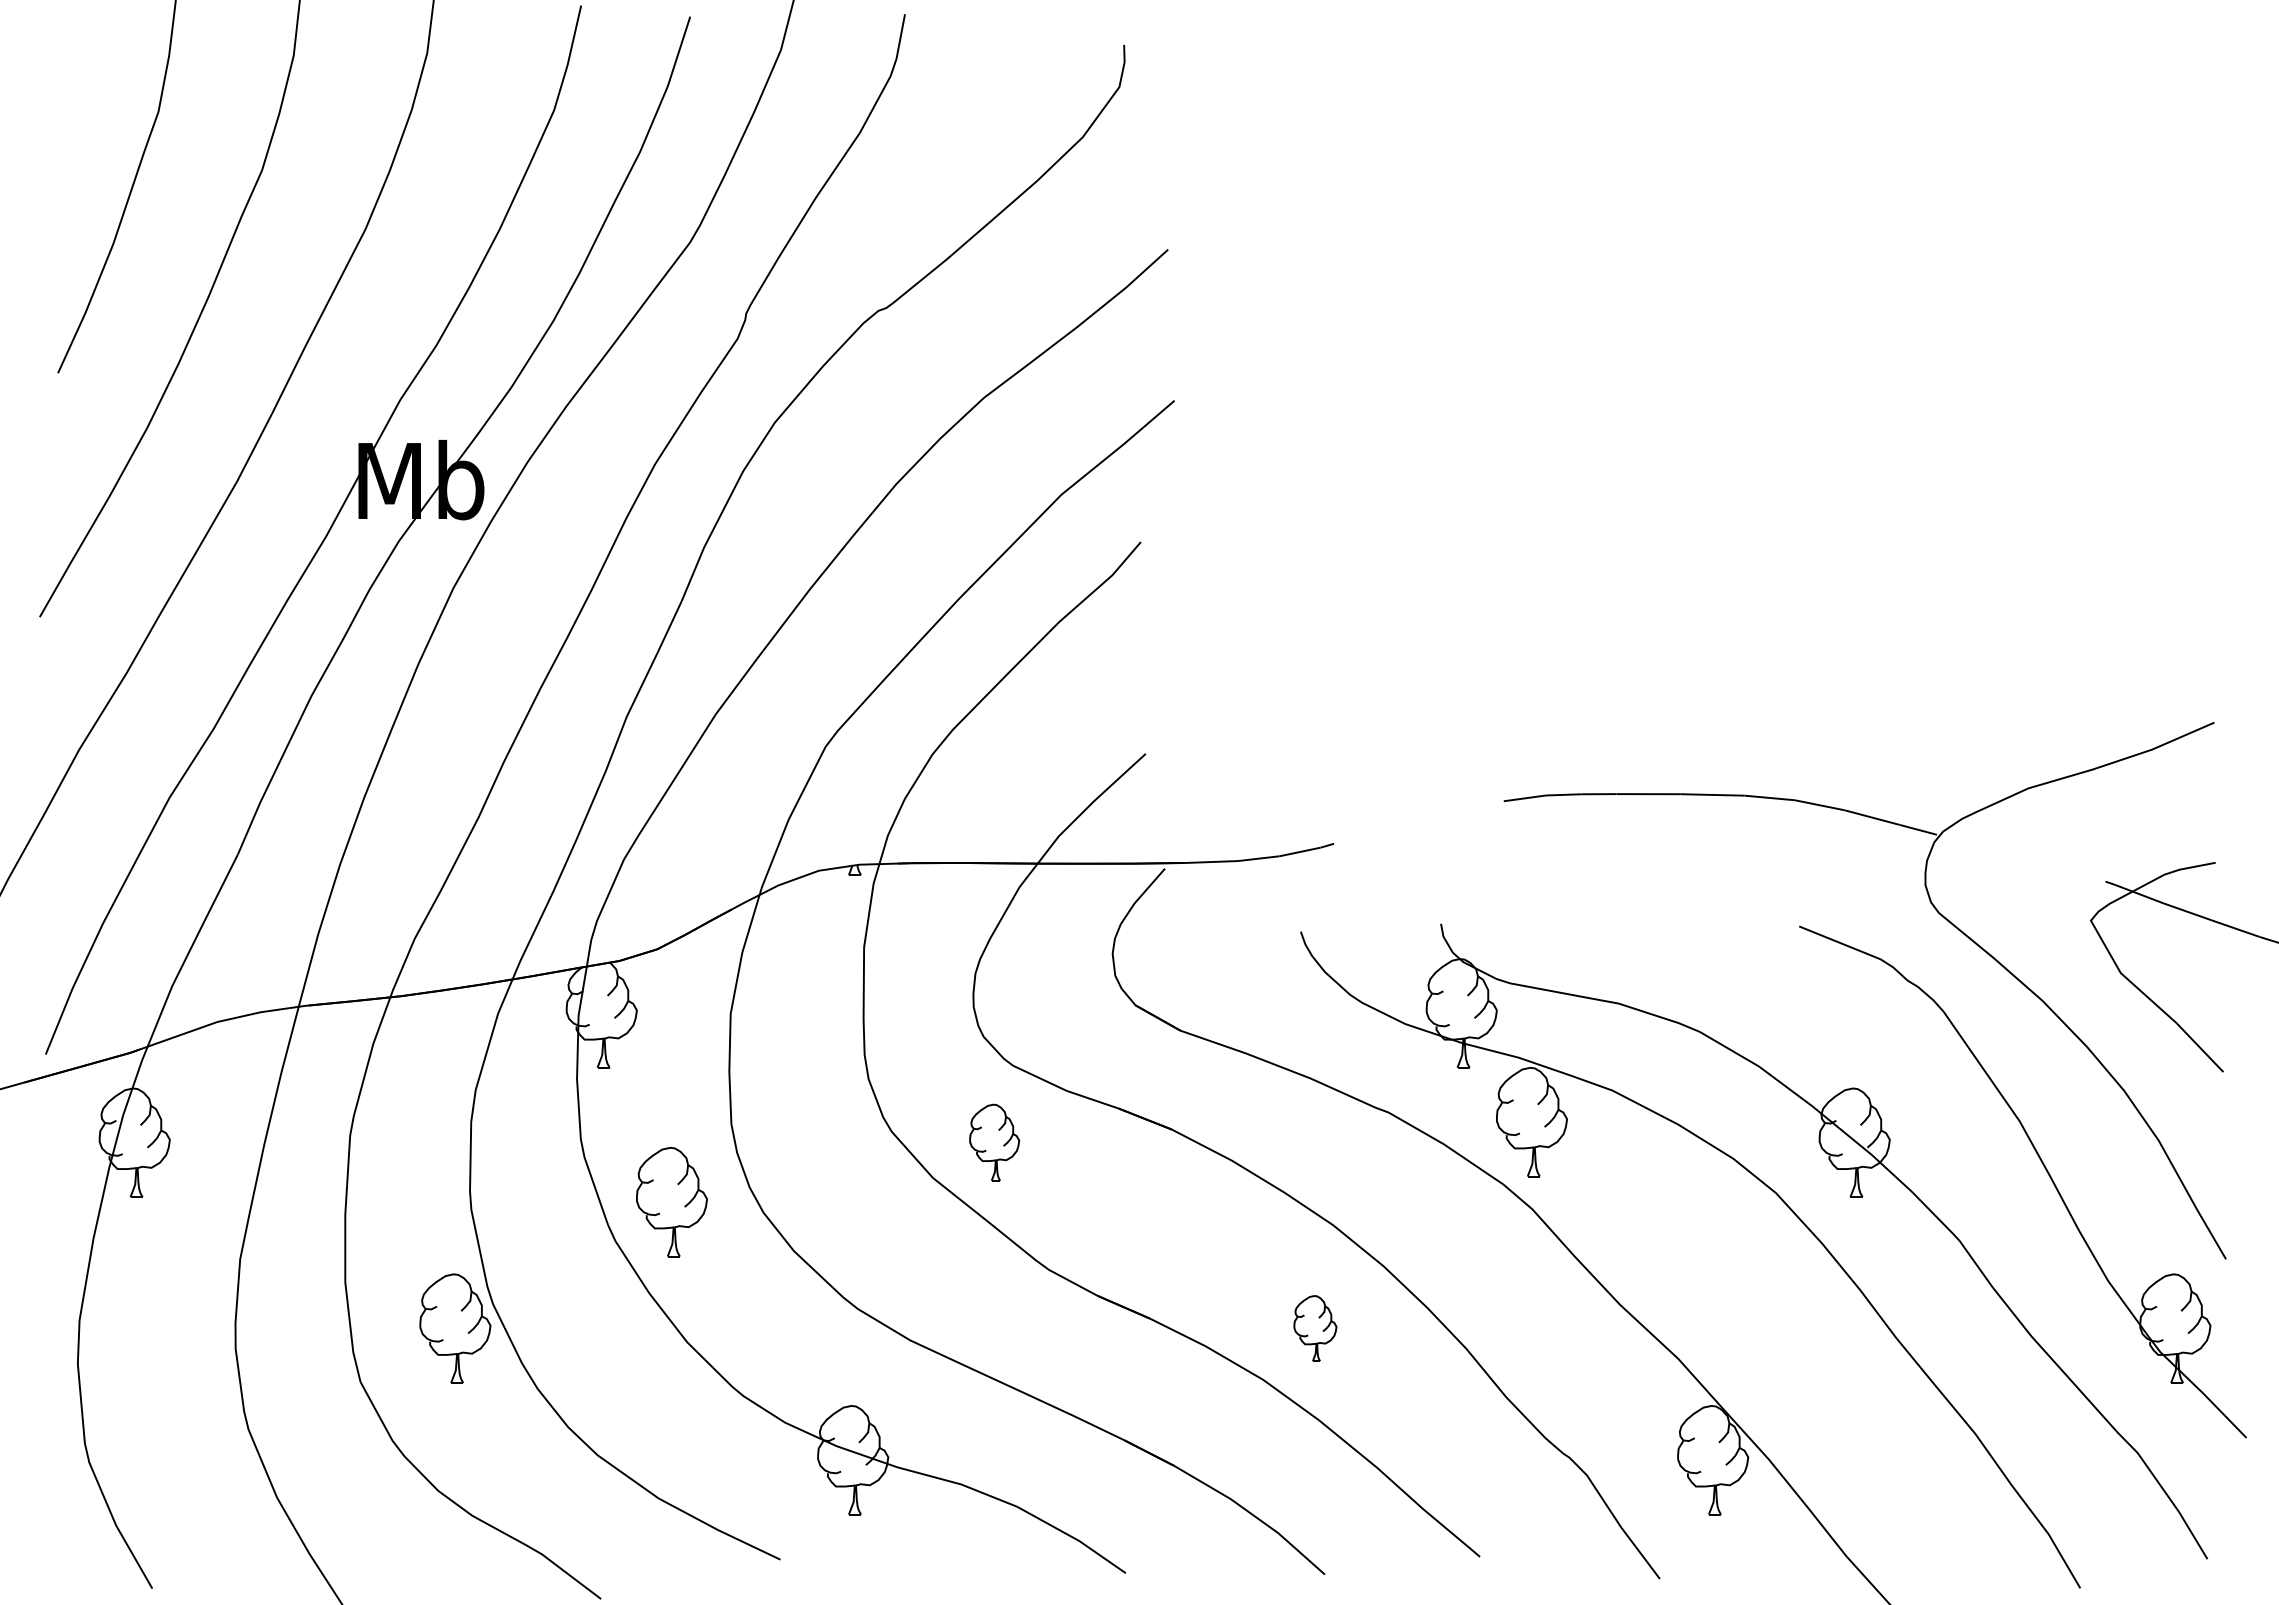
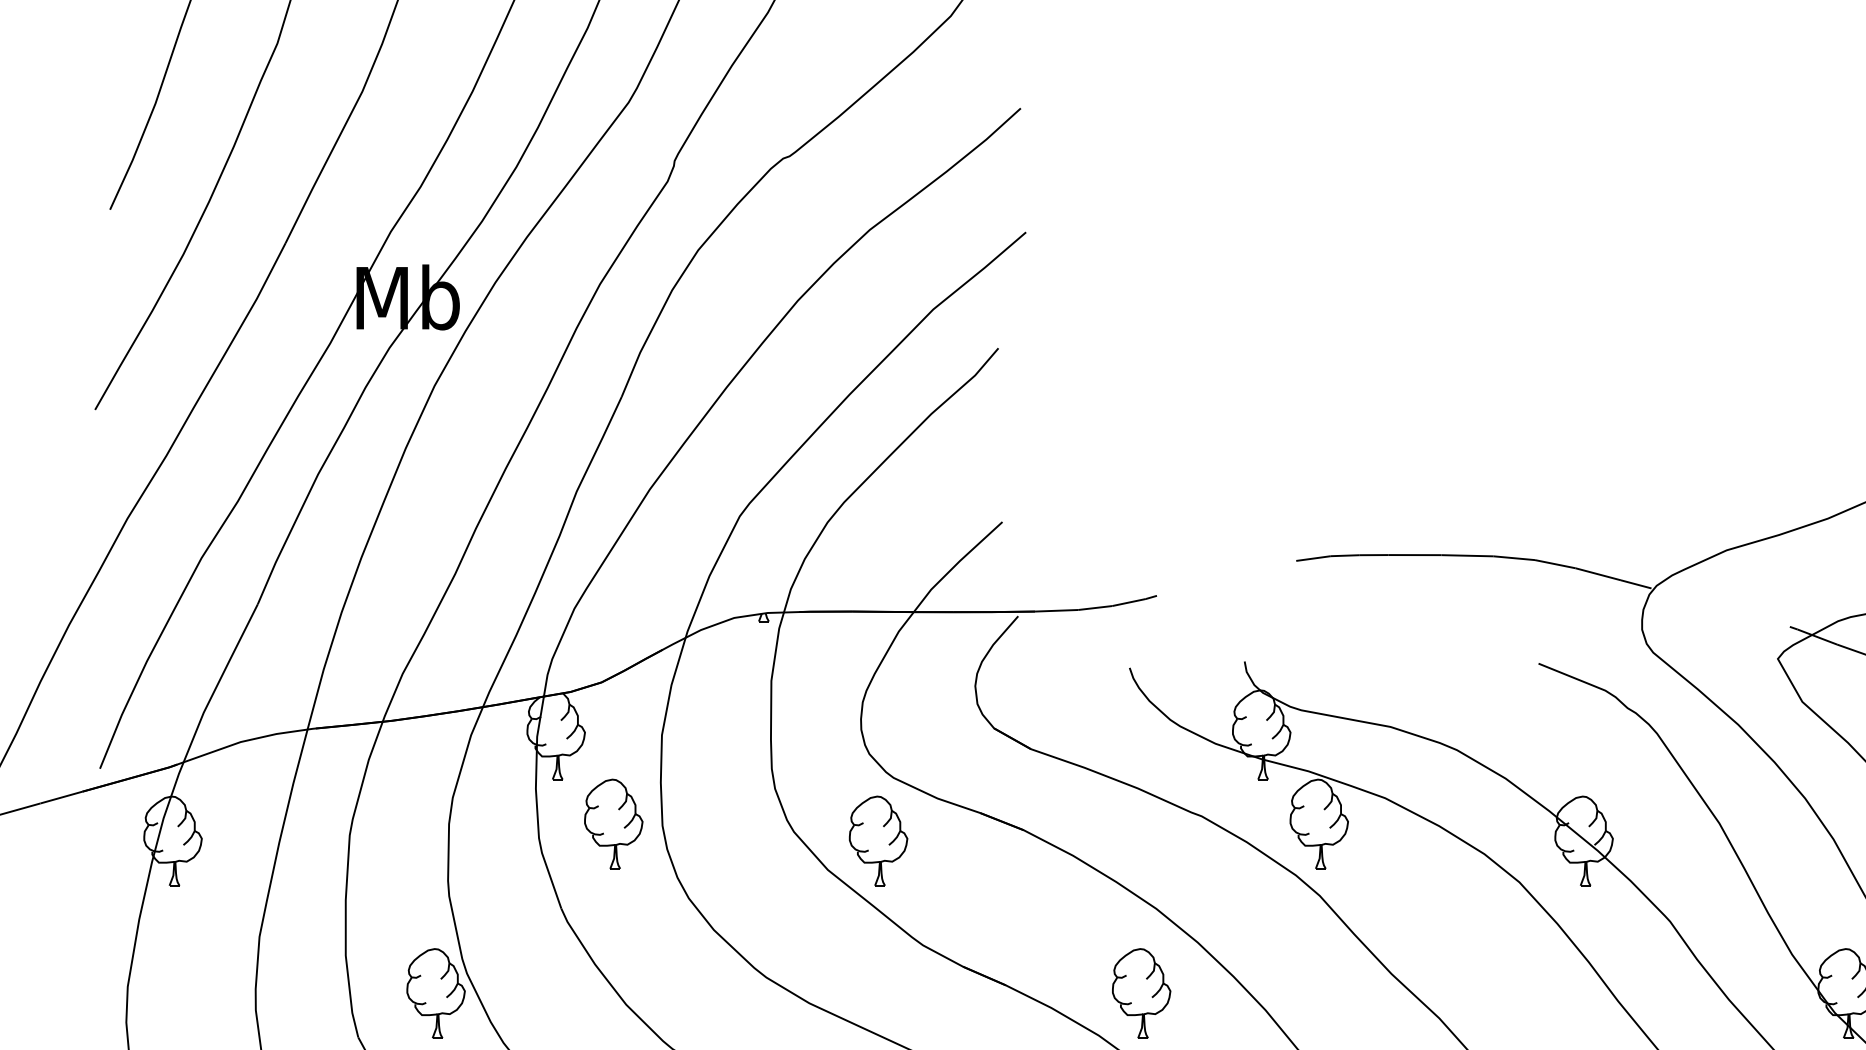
part: (994, 1142) -> (878, 840), size x1.43
part: (671, 1202) -> (613, 824), moved
part: (1315, 1328) -> (1141, 993), size x1.67

